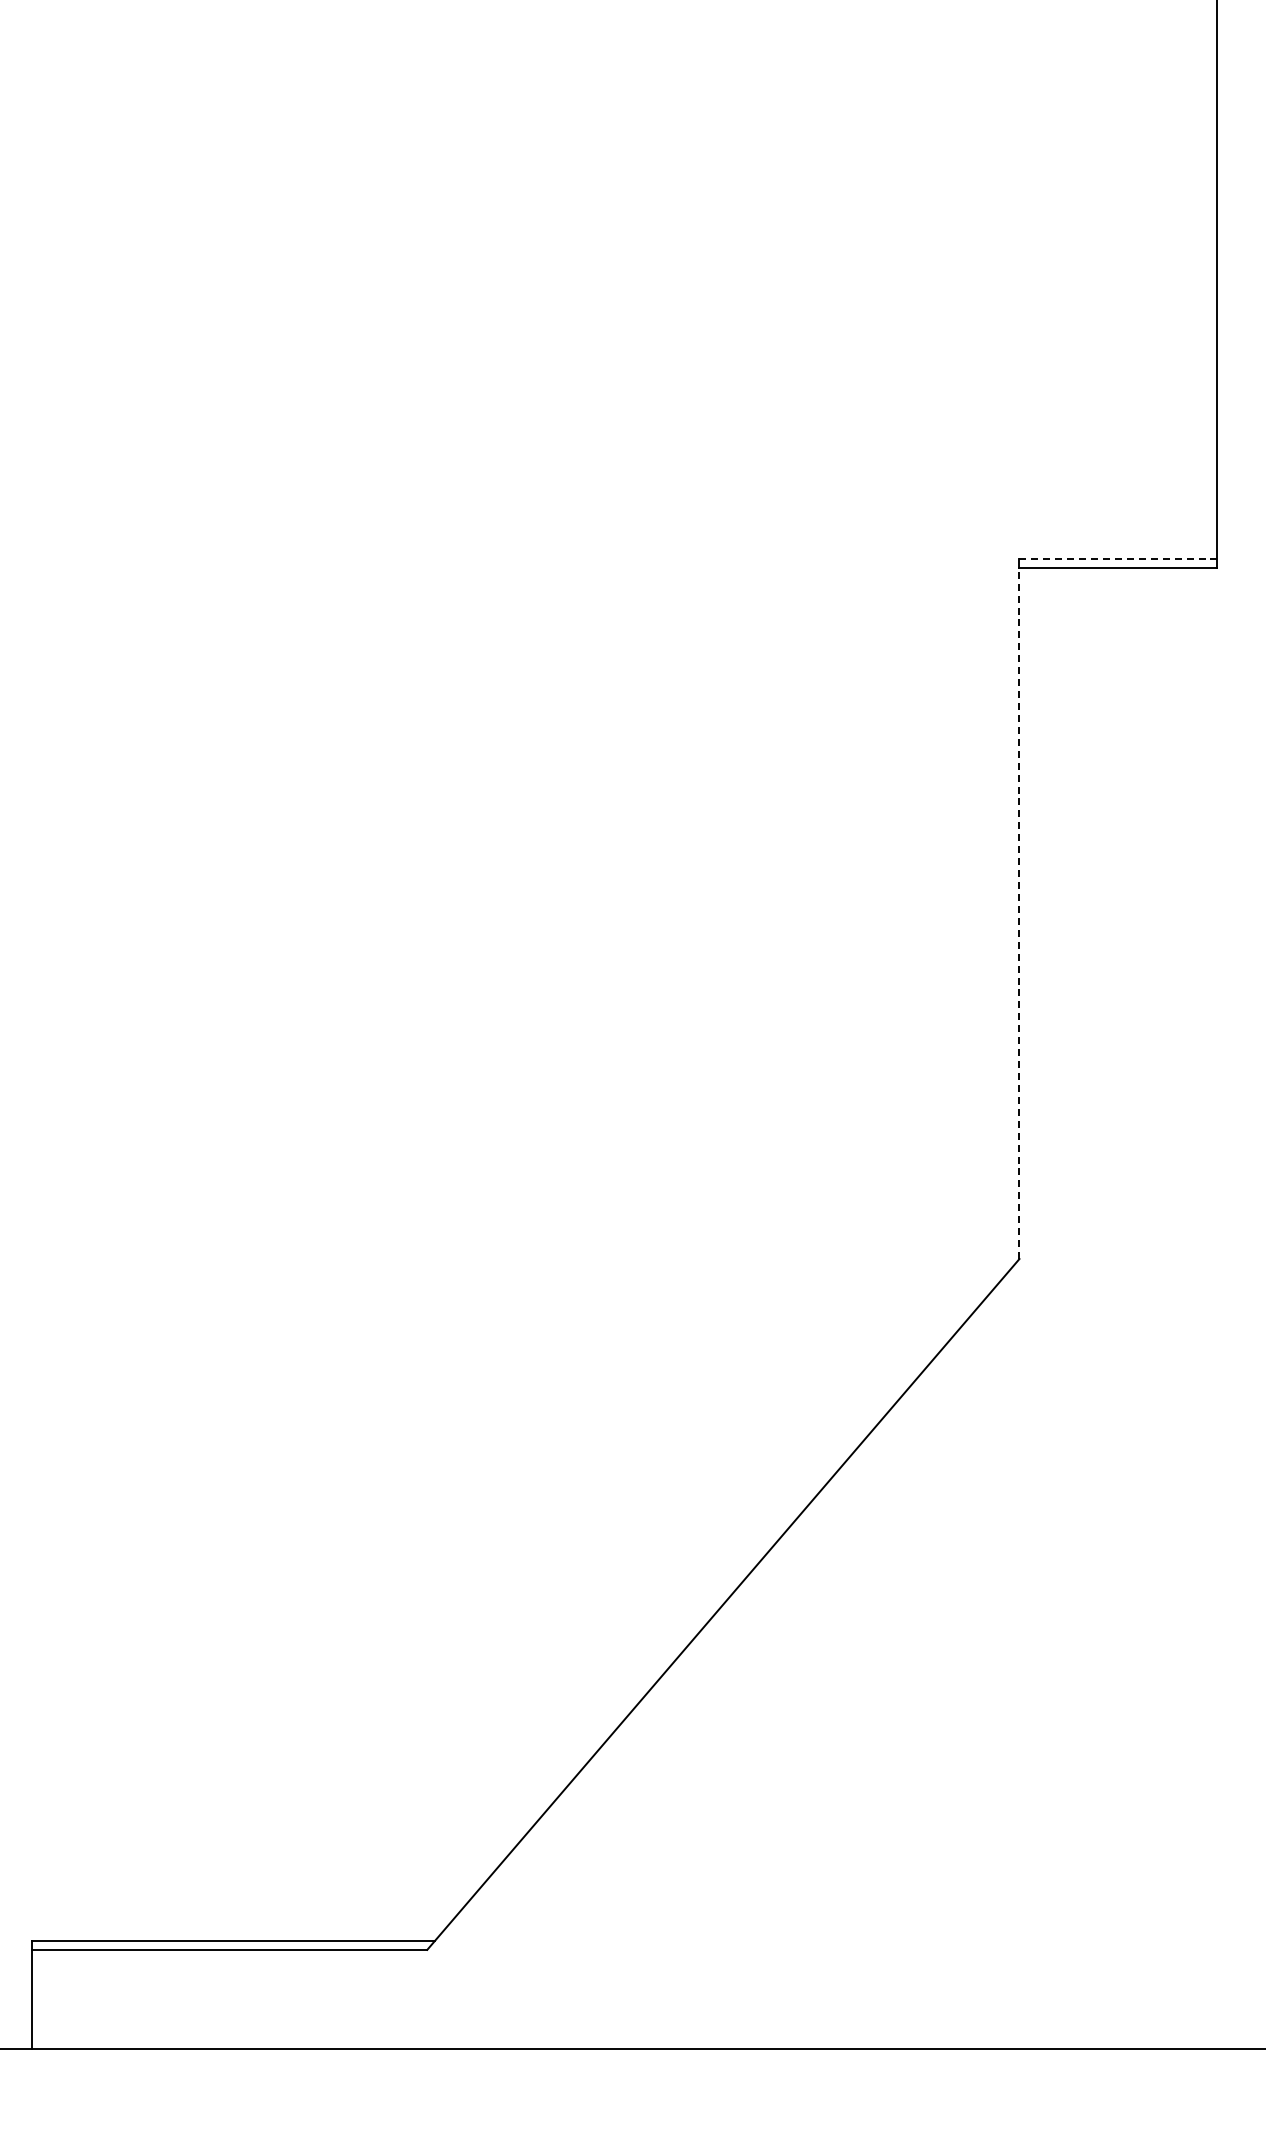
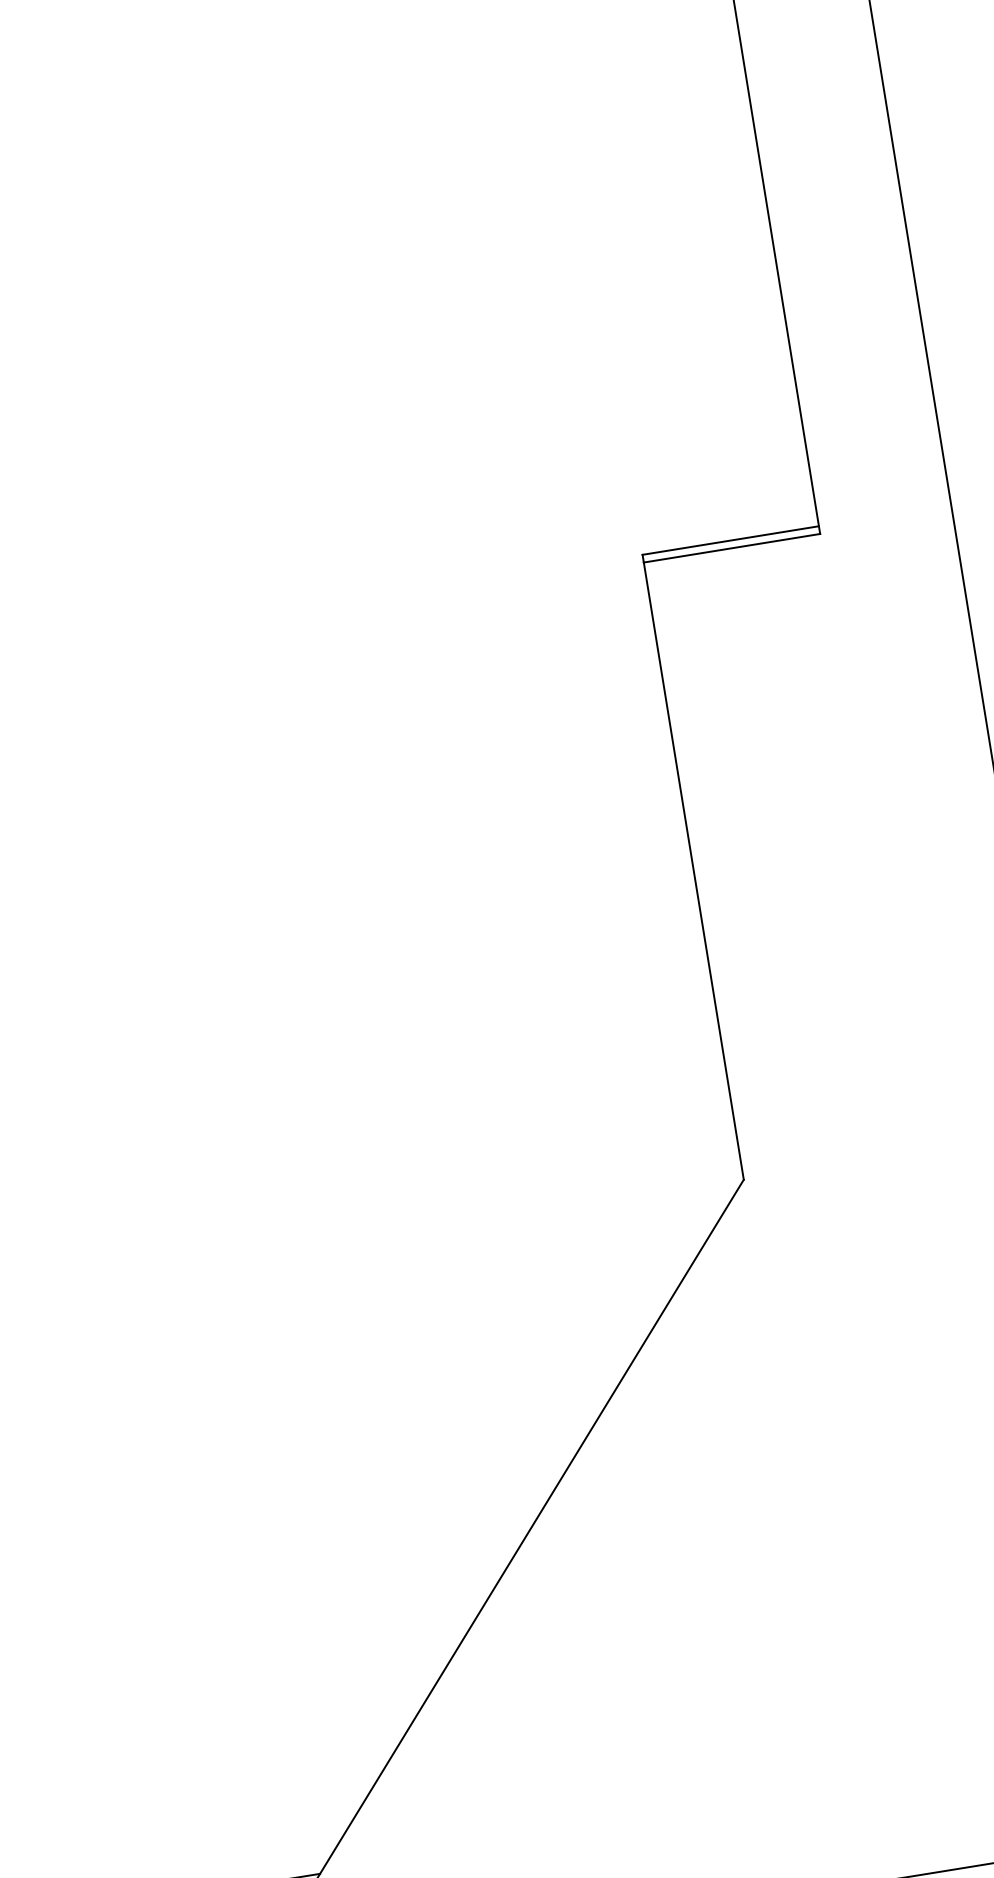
line: (1118, 559) -> (731, 540), dashed -> solid
line: (1019, 913) -> (693, 871), dashed -> solid

